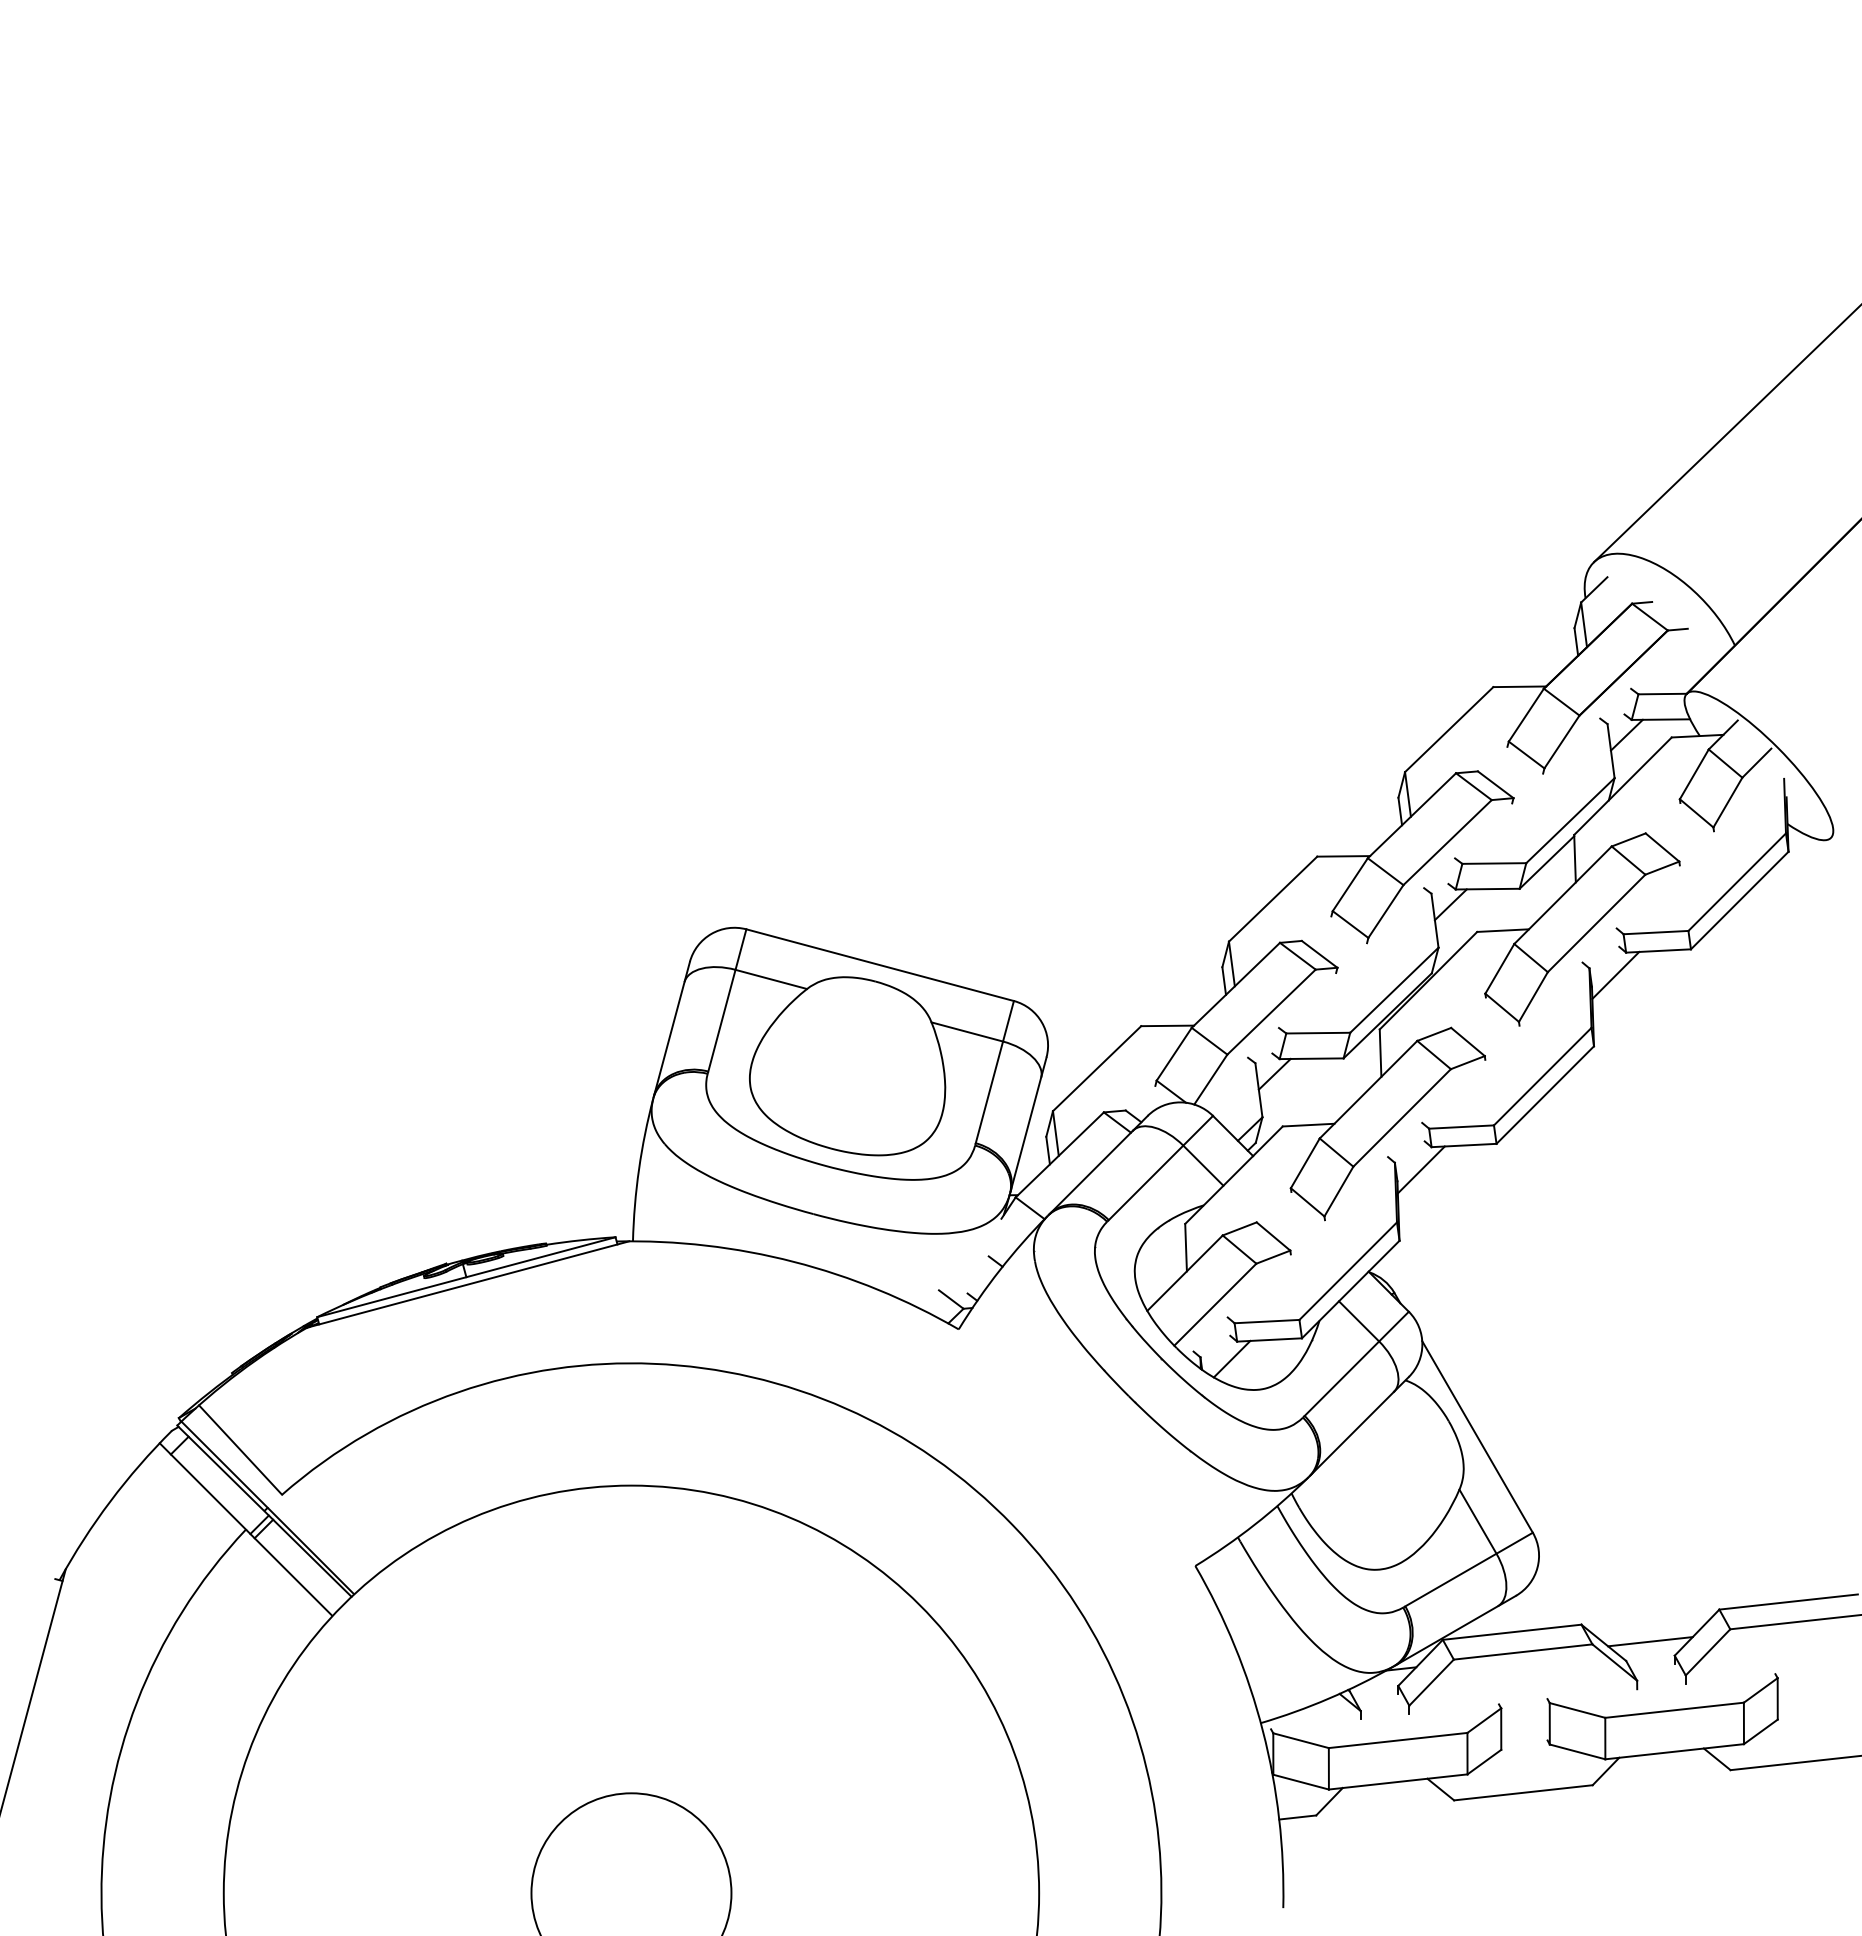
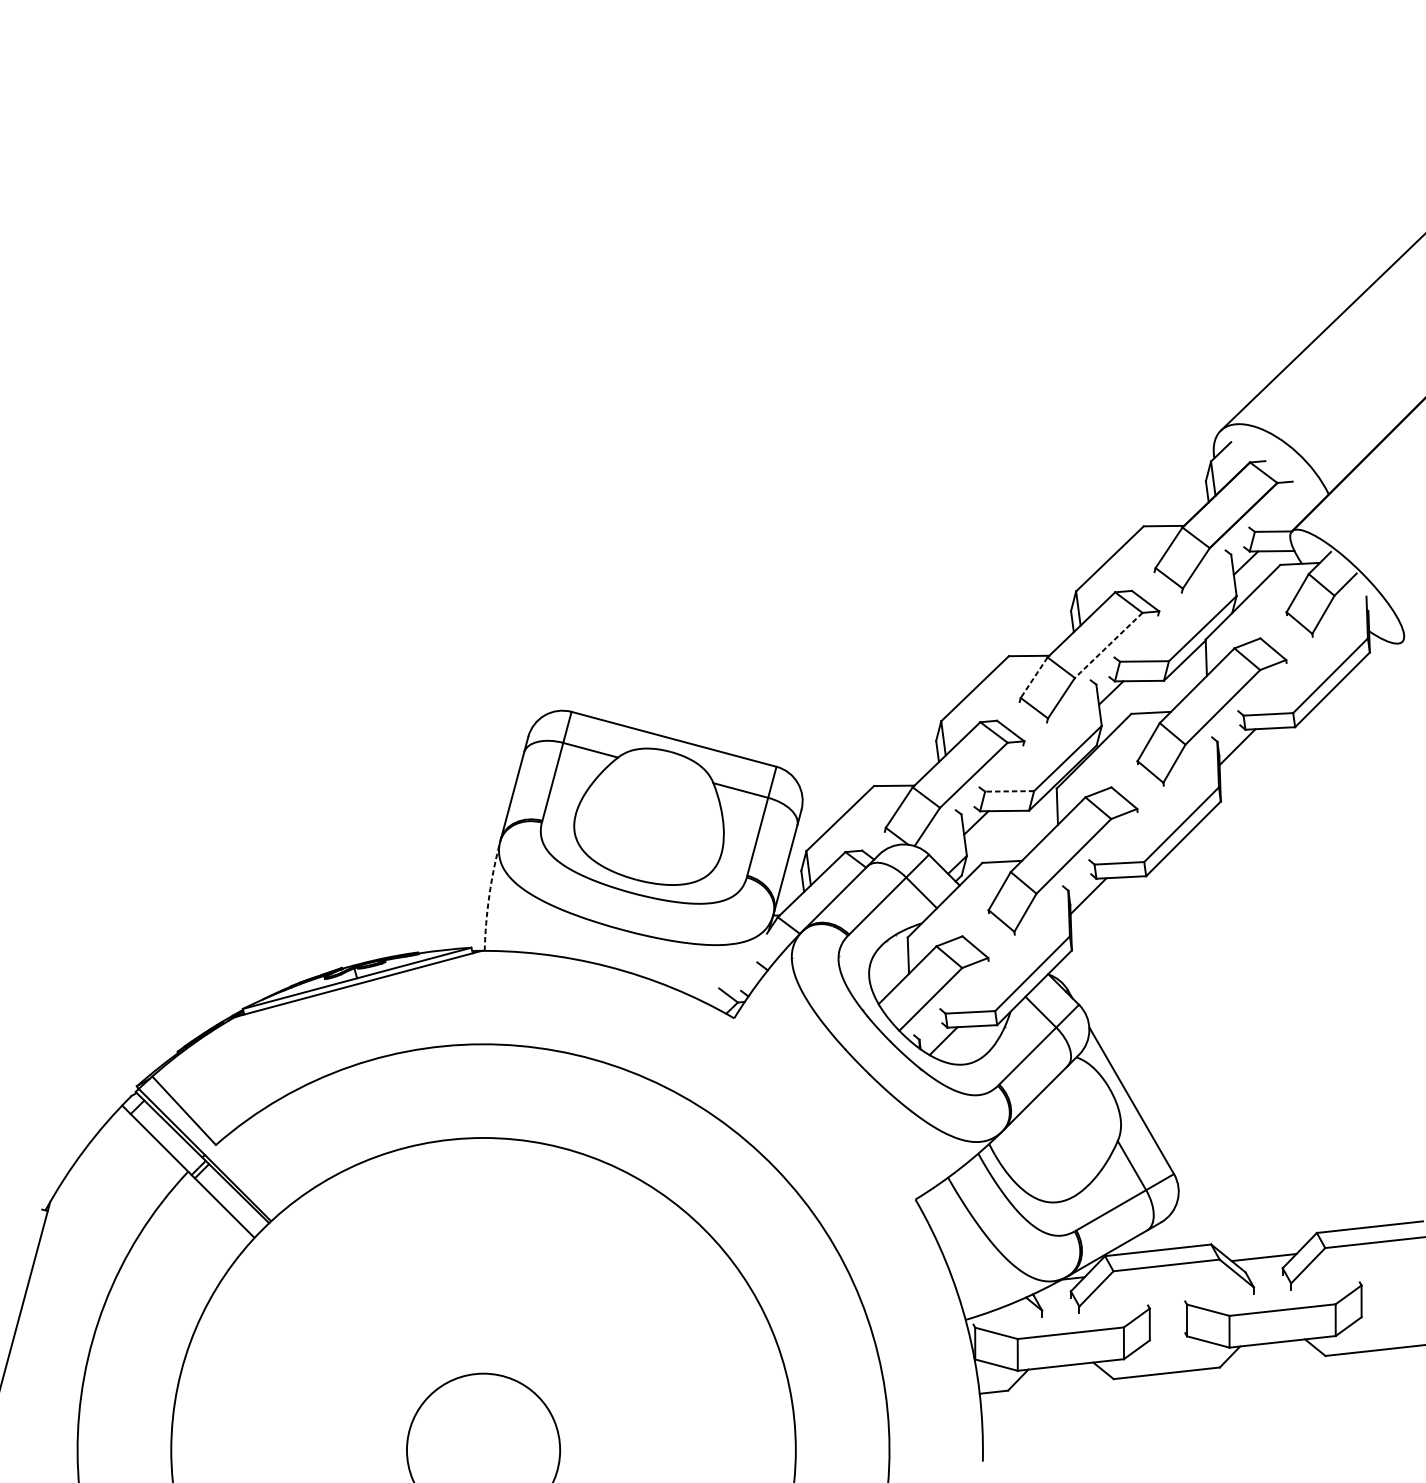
line: (1447, 842) -> (1108, 645), solid -> dashed
line: (1350, 884) -> (1034, 677), solid -> dashed
line: (1318, 1033) -> (1009, 791), solid -> dashed
arc: (639, 1169) -> (489, 895), solid -> dashed

